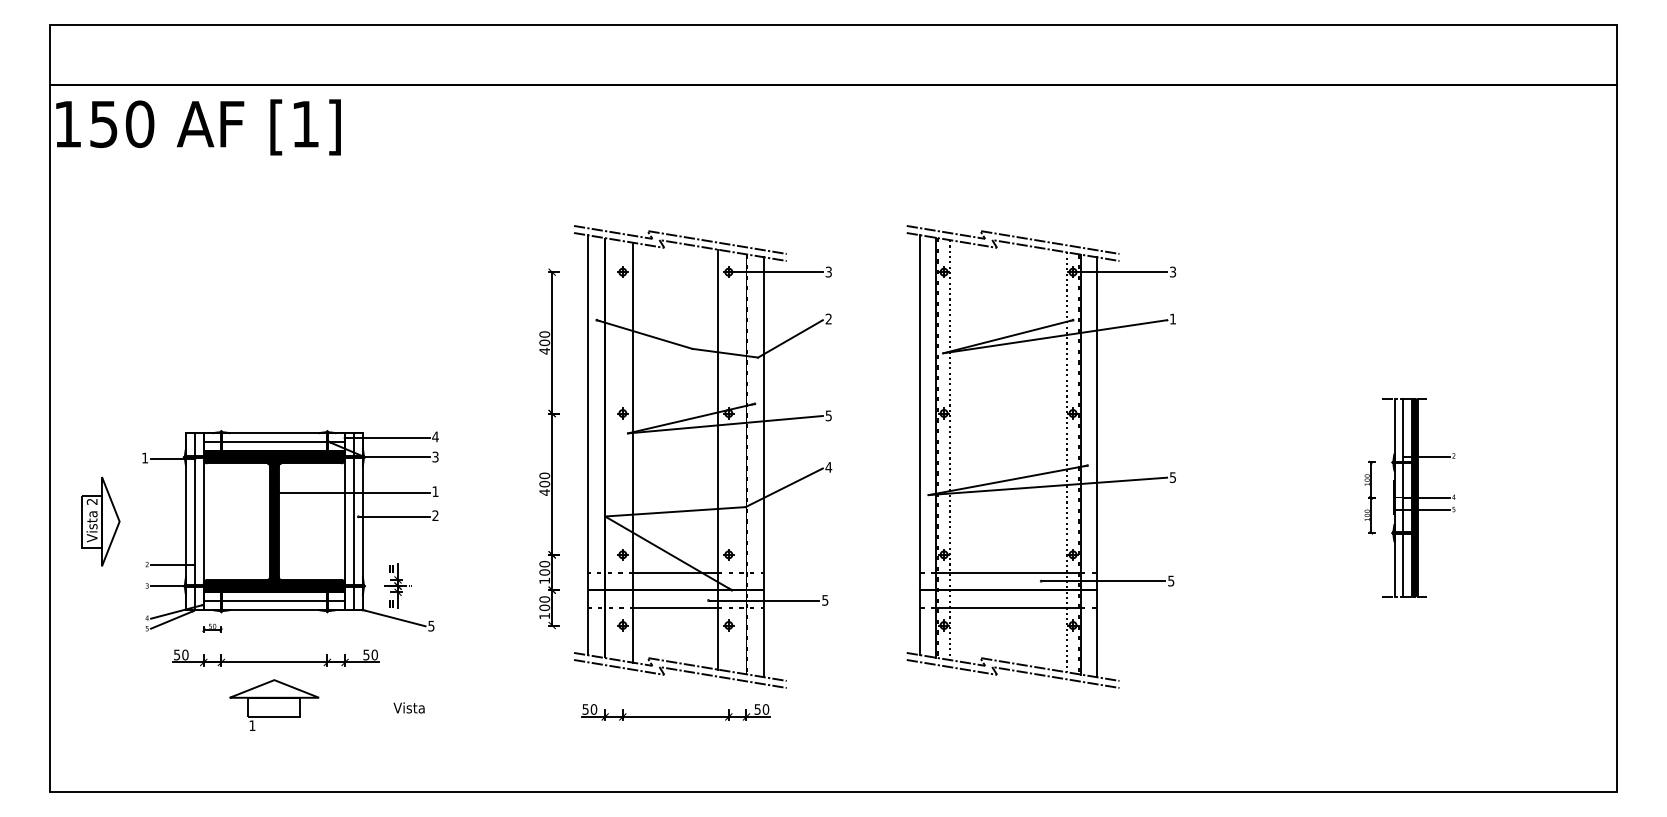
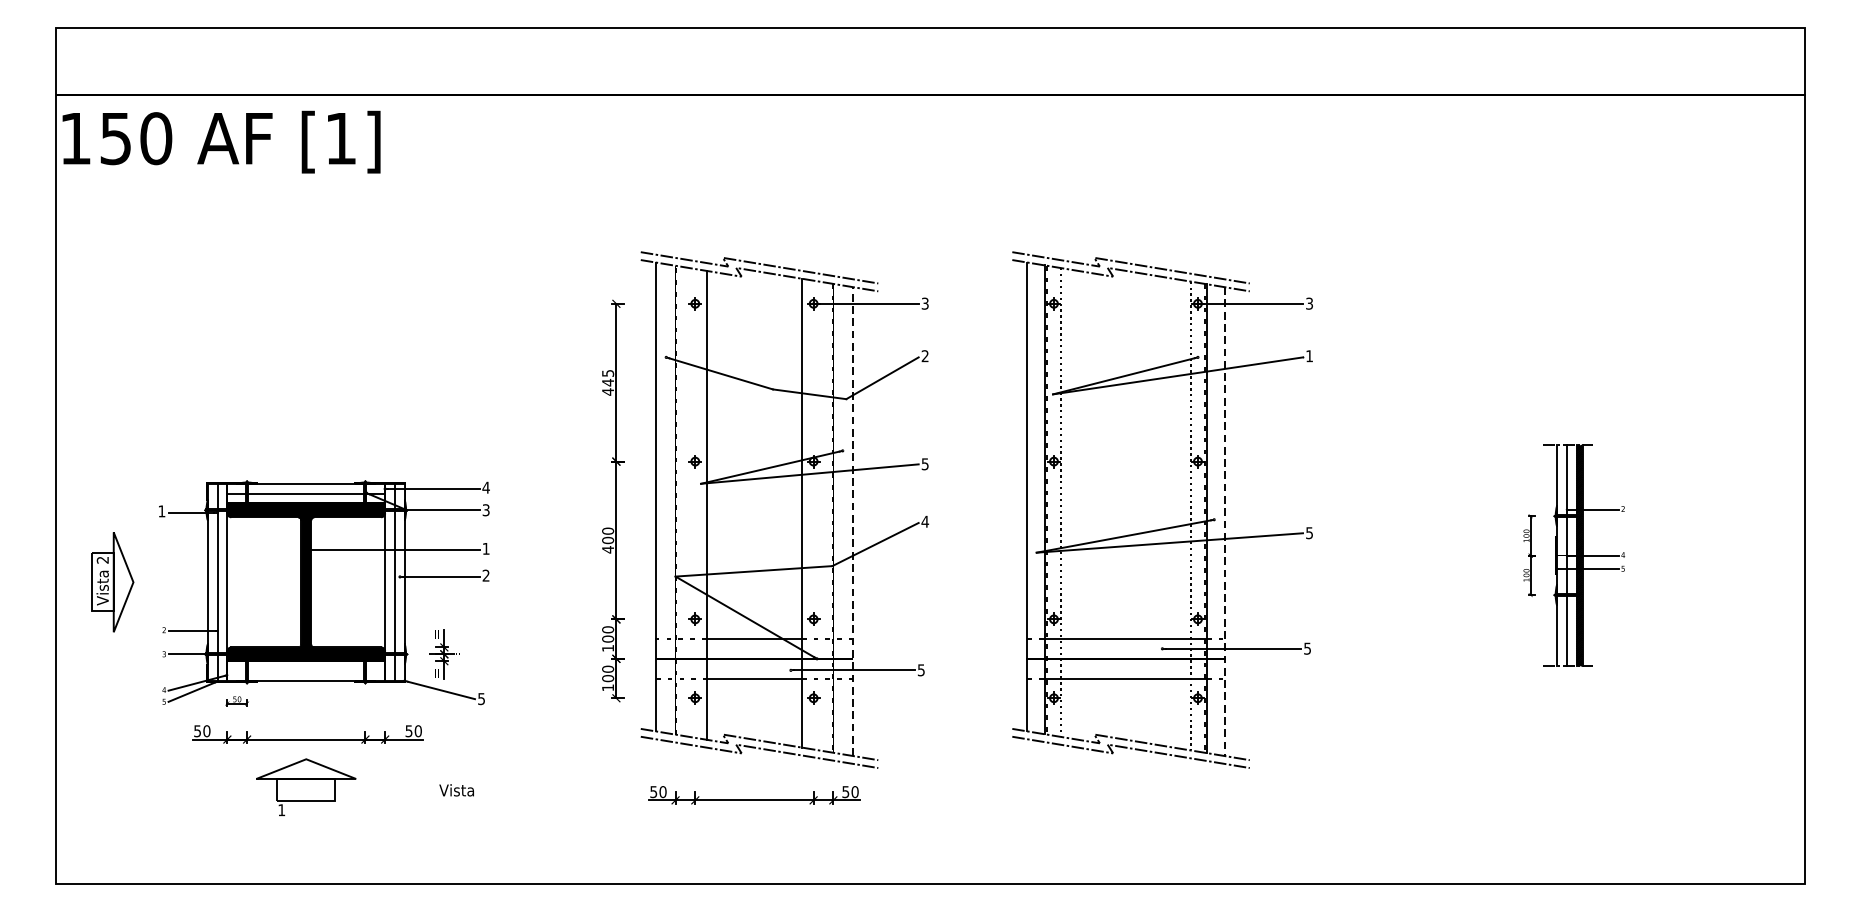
text: (544, 338) -> (607, 377), 400 -> 445
line: (764, 467) -> (853, 521), solid -> dashed
line: (1096, 467) -> (1224, 521), solid -> dashed
line: (274, 601) -> (306, 671), removed

